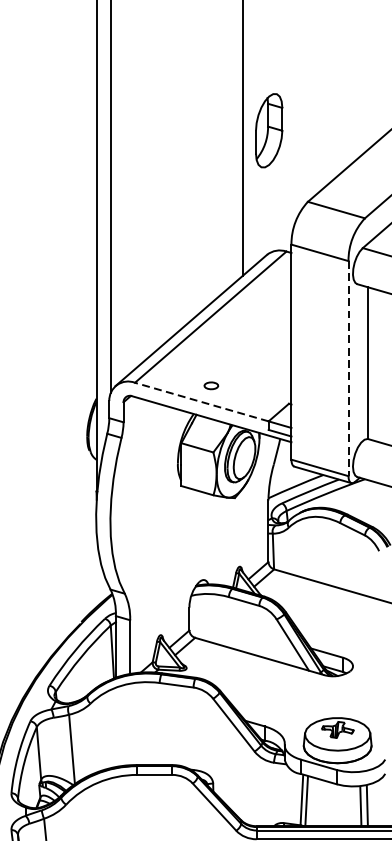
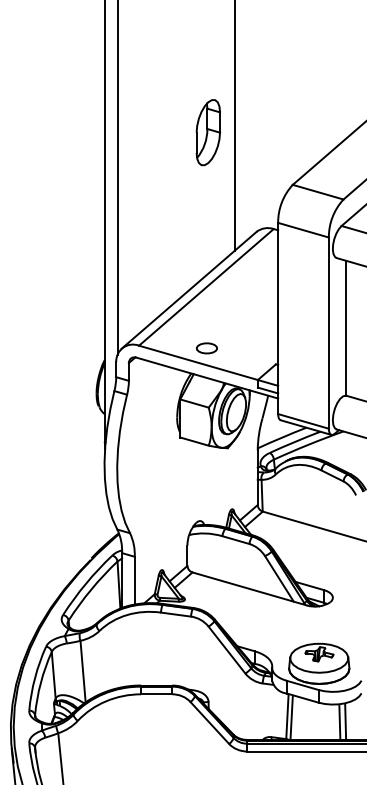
part: (269, 130) -> (208, 132), moved
line: (348, 369) -> (328, 333), dashed -> solid
part: (210, 385) -> (206, 348), size x1.67
line: (201, 401) -> (198, 362), dashed -> solid

